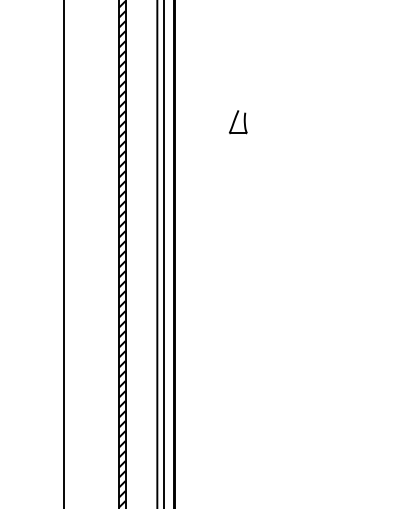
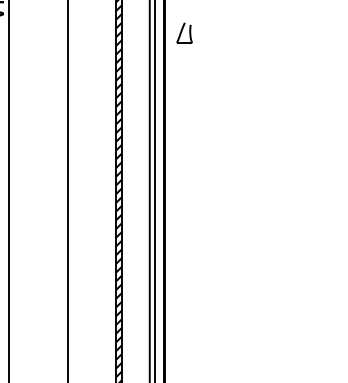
part: (238, 122) -> (184, 33), moved

